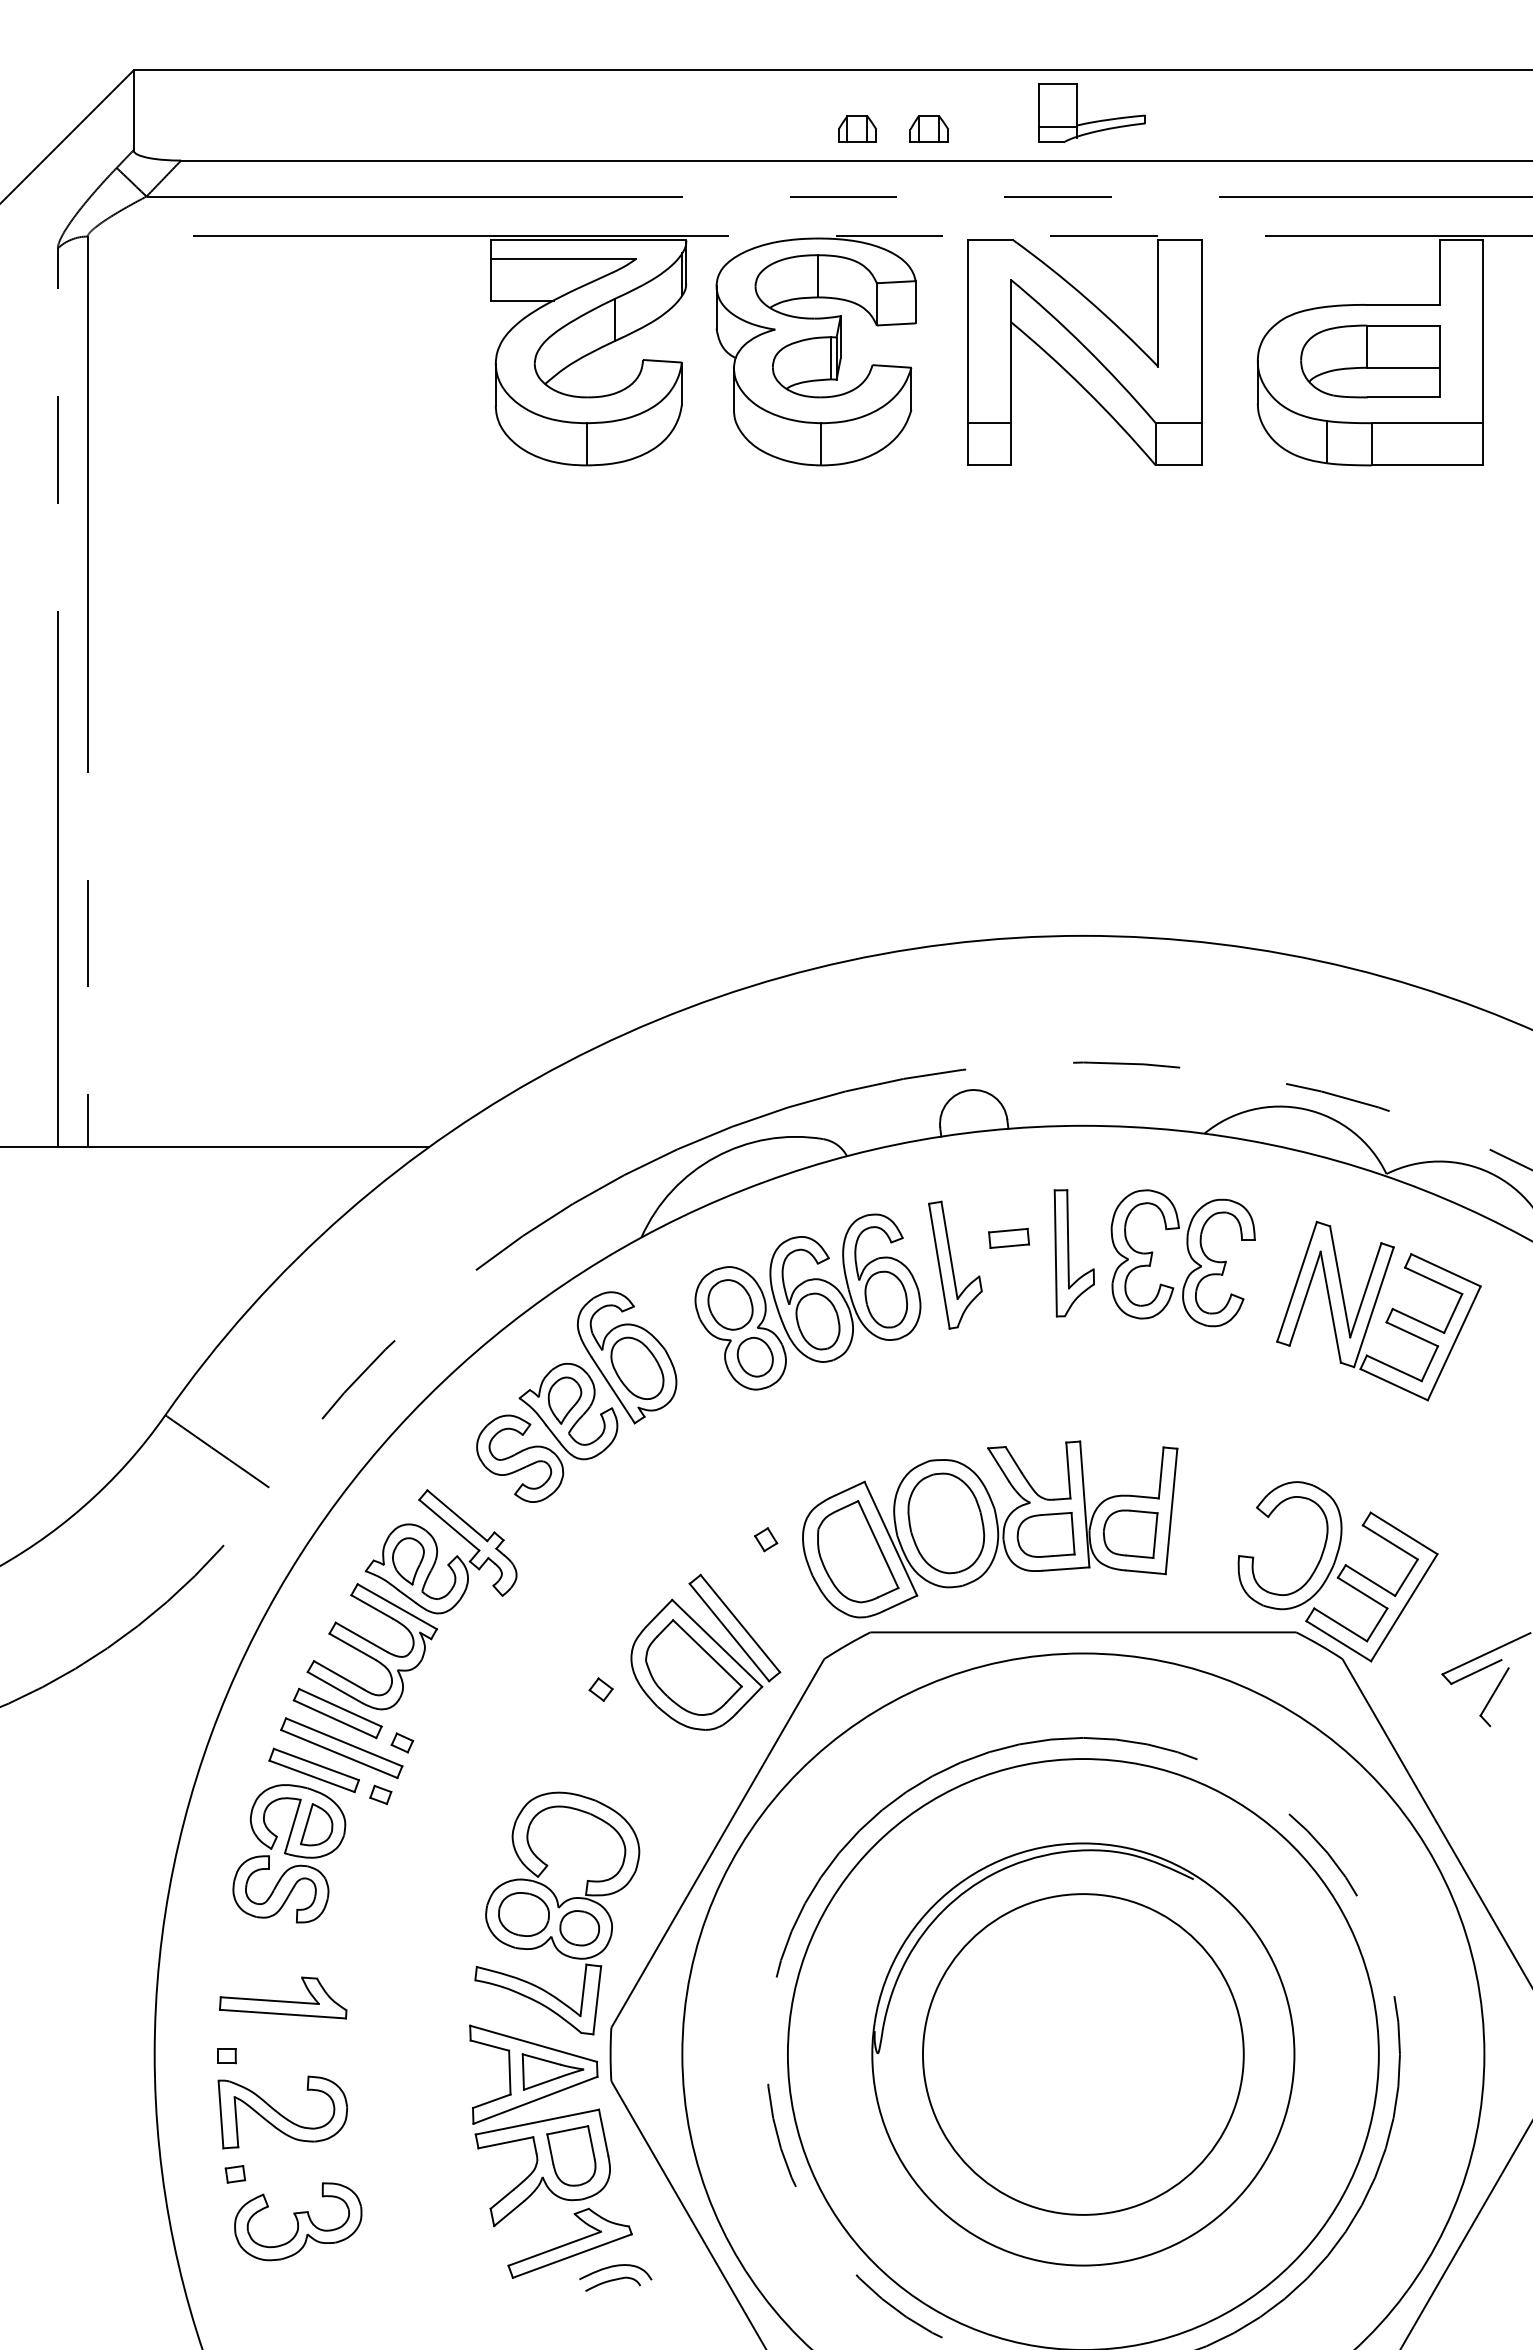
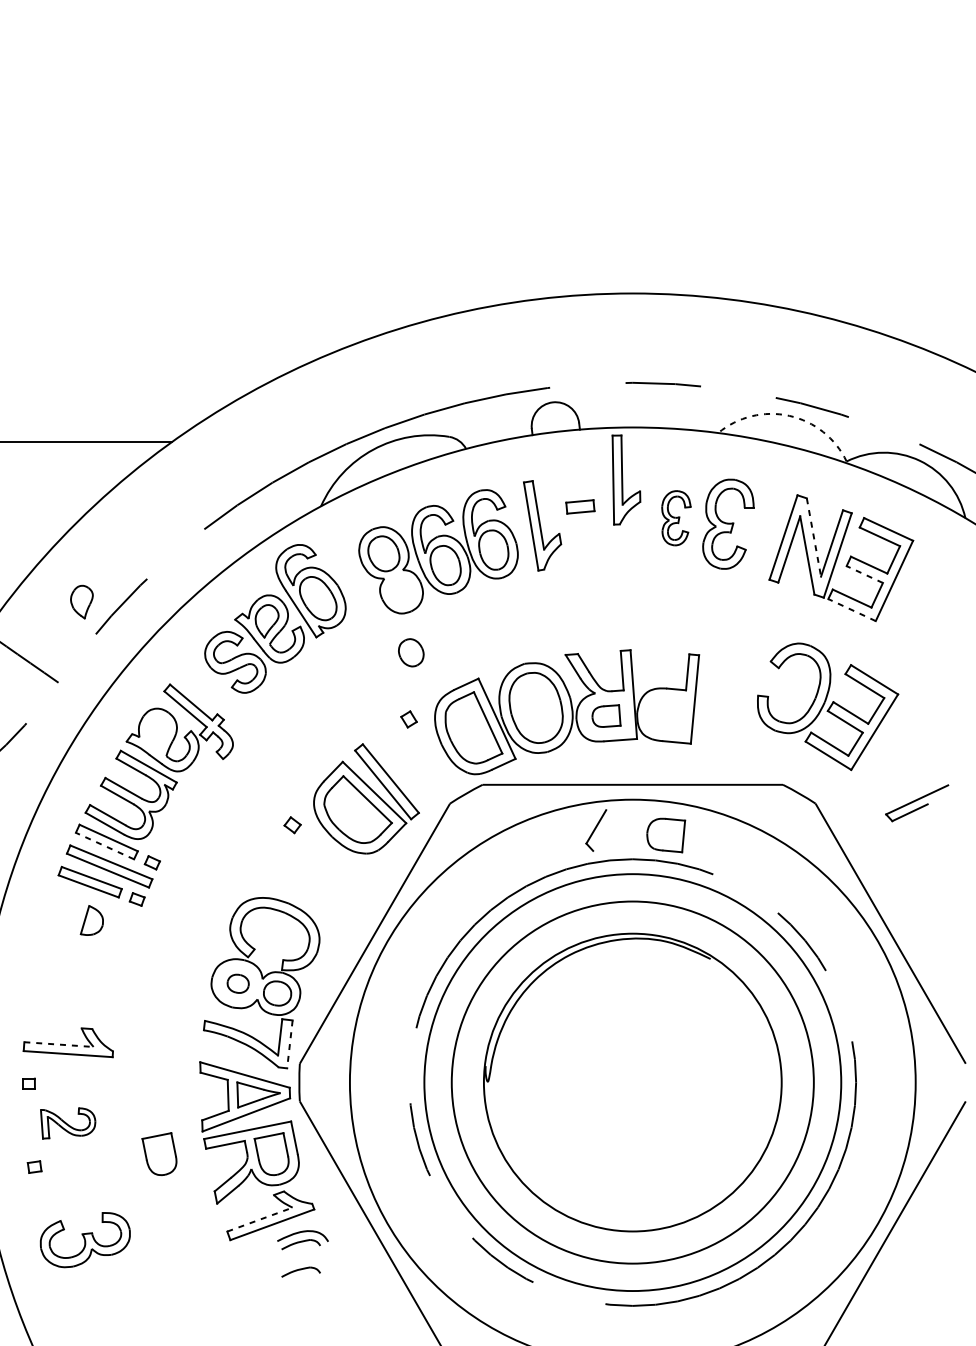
arc: (1305, 1109) -> (789, 415), solid -> dashed
part: (1073, 1253) -> (625, 480), moved
part: (1144, 1254) -> (675, 518), size x0.6
line: (1340, 1282) -> (814, 538), solid -> dashed
line: (1411, 1334) -> (864, 574), solid -> dashed
part: (754, 1356) -> (410, 652), moved
line: (1393, 1384) -> (851, 609), solid -> dashed
part: (1130, 1533) -> (666, 834), moved
part: (1045, 1534) -> (606, 715), size x0.7
part: (408, 1561) -> (81, 602), moved
part: (1337, 1571) -> (827, 706), moved
part: (1494, 1697) -> (596, 830), moved
line: (334, 1719) -> (104, 846), solid -> dashed
part: (289, 1853) -> (72, 940), removed
part: (523, 1914) -> (237, 983), size x0.6
line: (270, 2000) -> (59, 1044), solid -> dashed
line: (597, 2000) -> (290, 1044), solid -> dashed
circle: (1082, 2054) -> (632, 1082), size x1.6
part: (282, 2112) -> (67, 1123), size x0.6
part: (412, 2155) -> (159, 1153), added
part: (298, 2221) -> (85, 1239), moved
line: (555, 2248) -> (260, 1219), solid -> dashed
part: (612, 2322) -> (300, 1271), added

